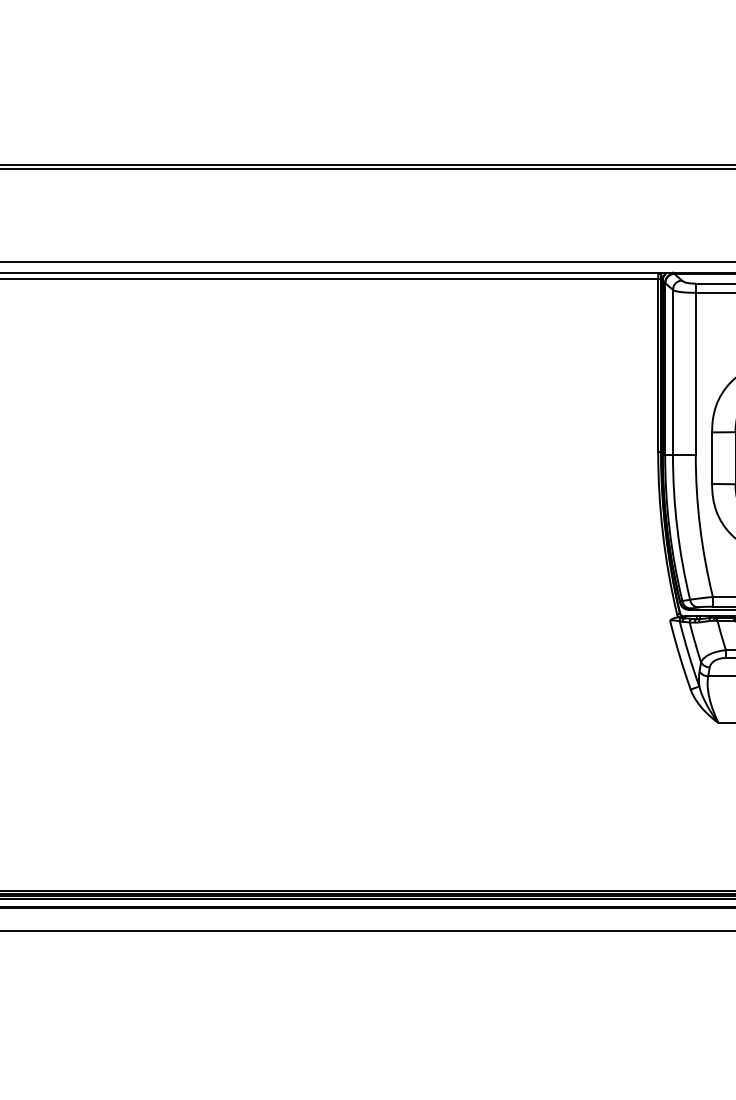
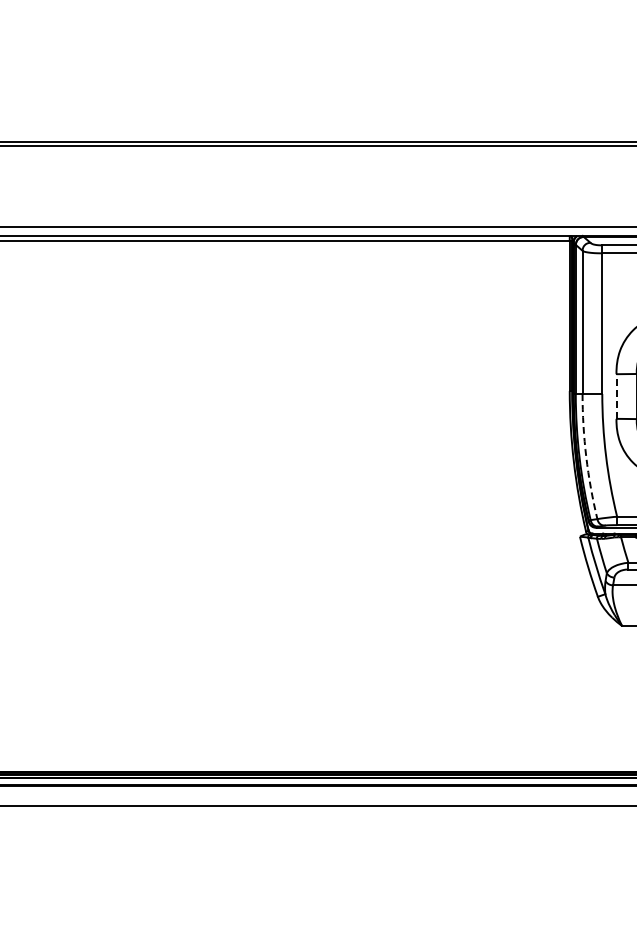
line: (712, 458) -> (616, 396), solid -> dashed
arc: (677, 528) -> (586, 457), solid -> dashed

